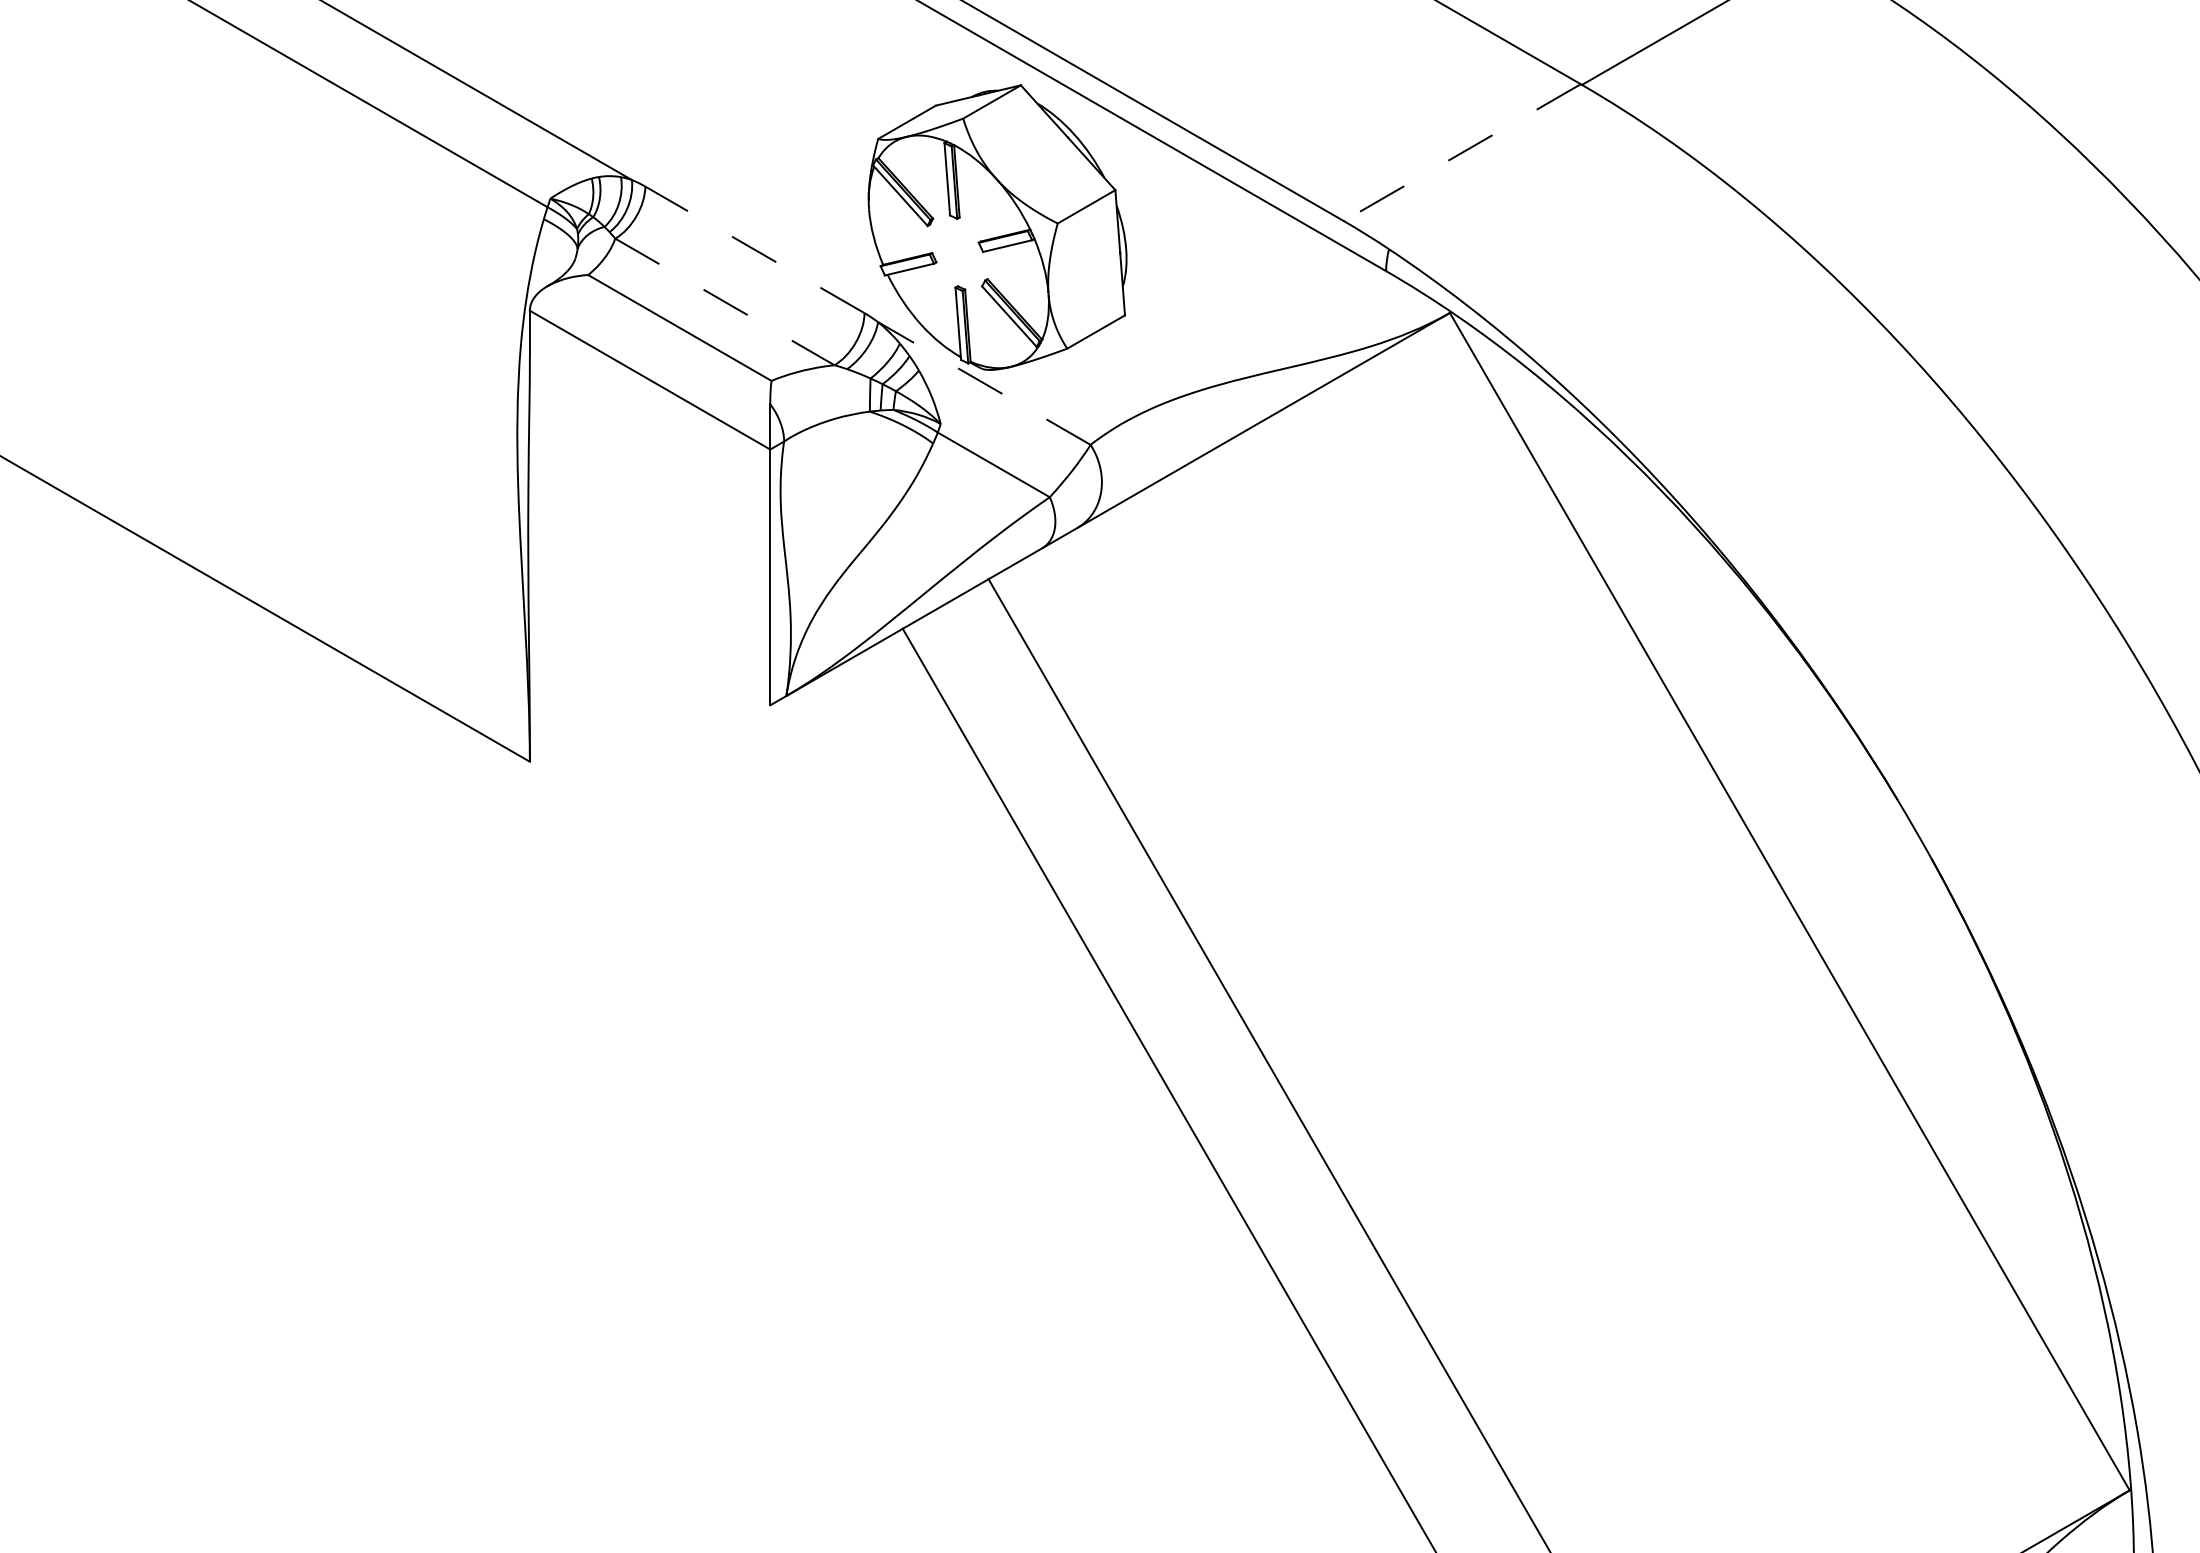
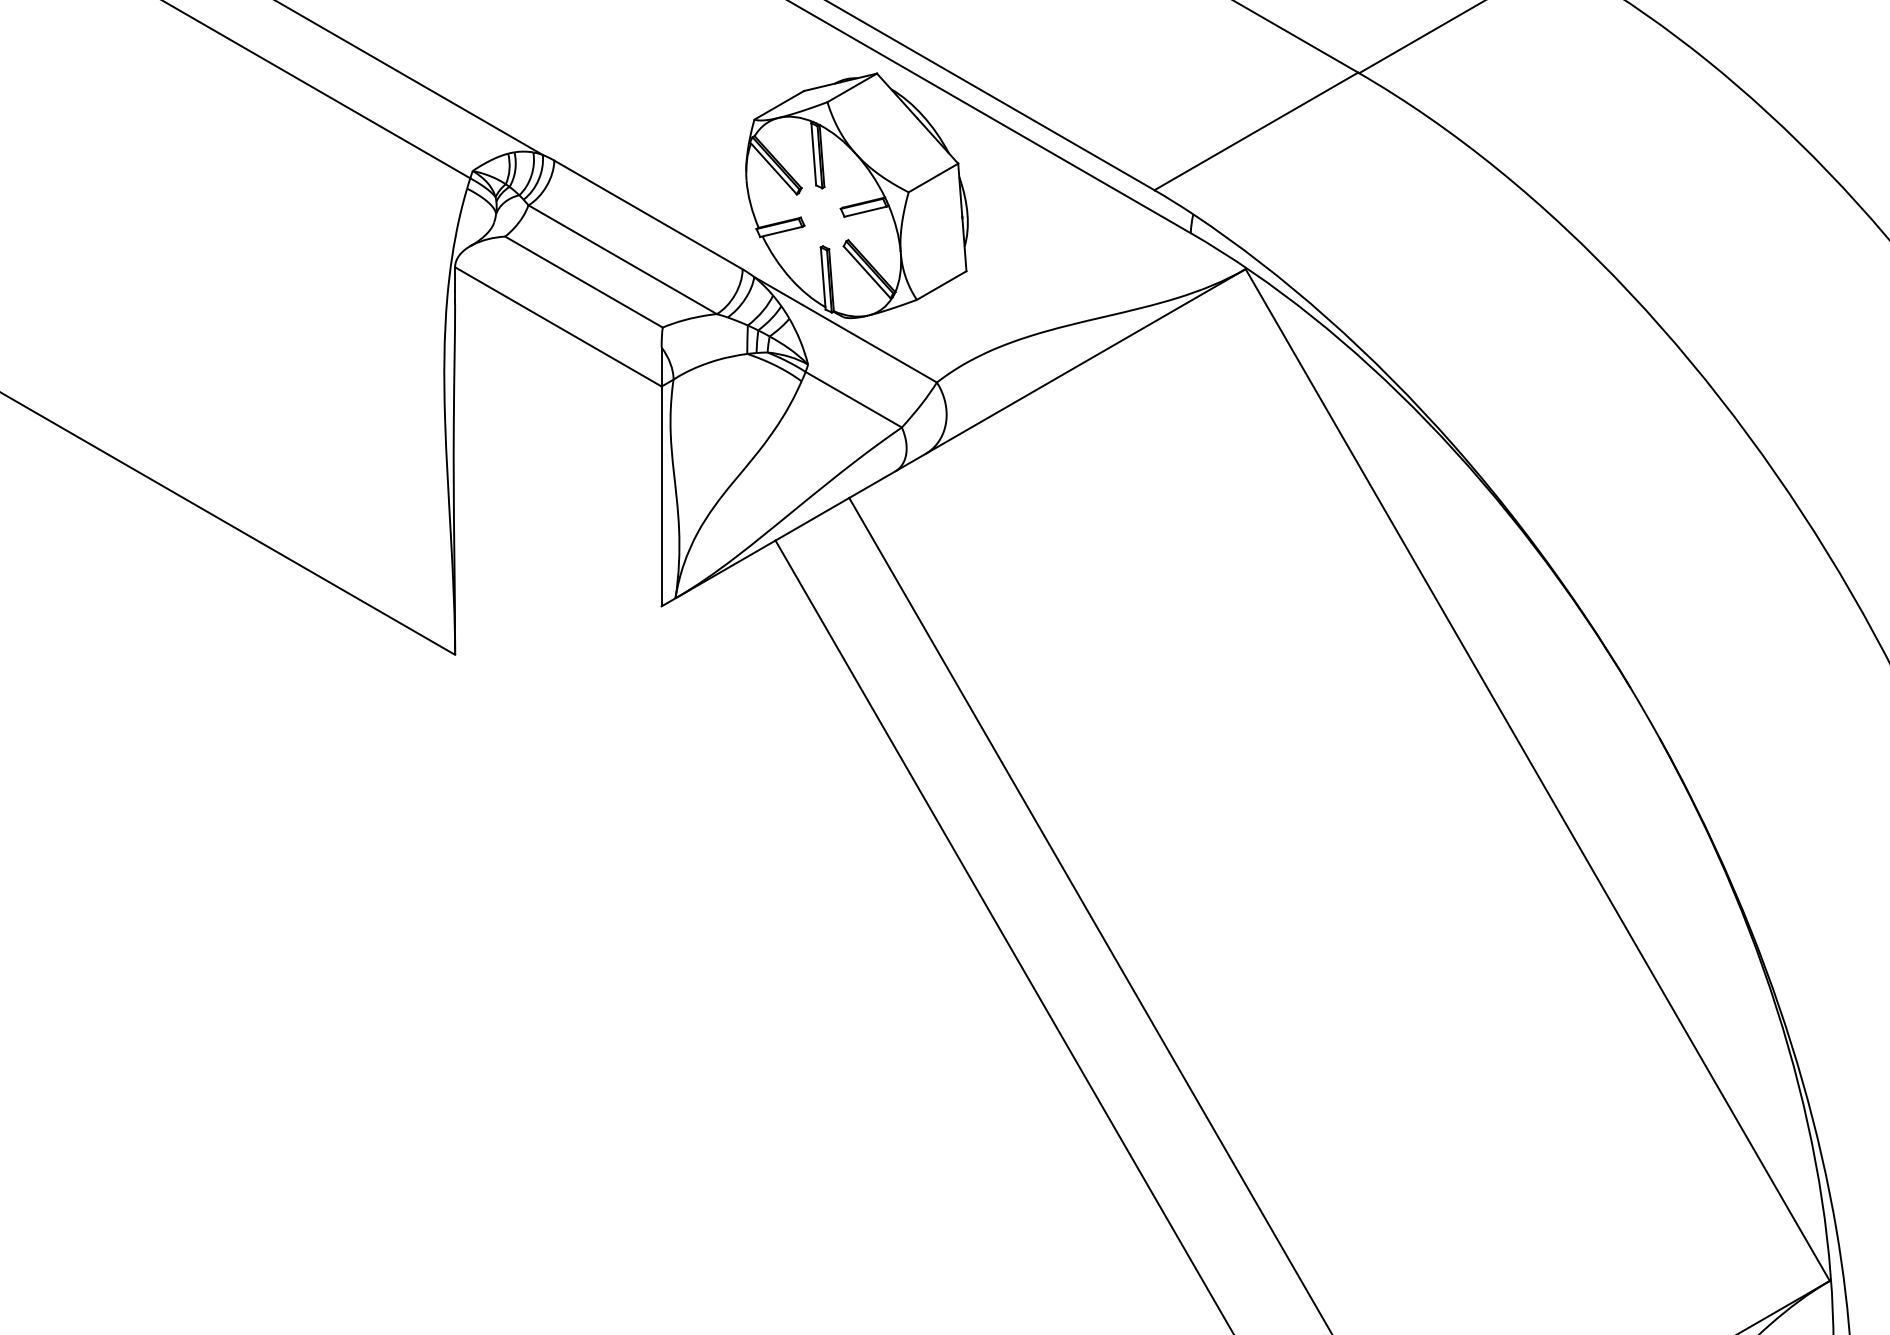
line: (1462, 152) -> (1256, 131), dashed -> solid
line: (754, 249) -> (648, 214), dashed -> solid
line: (724, 301) -> (622, 259), dashed -> solid
line: (984, 383) -> (845, 329), dashed -> solid

